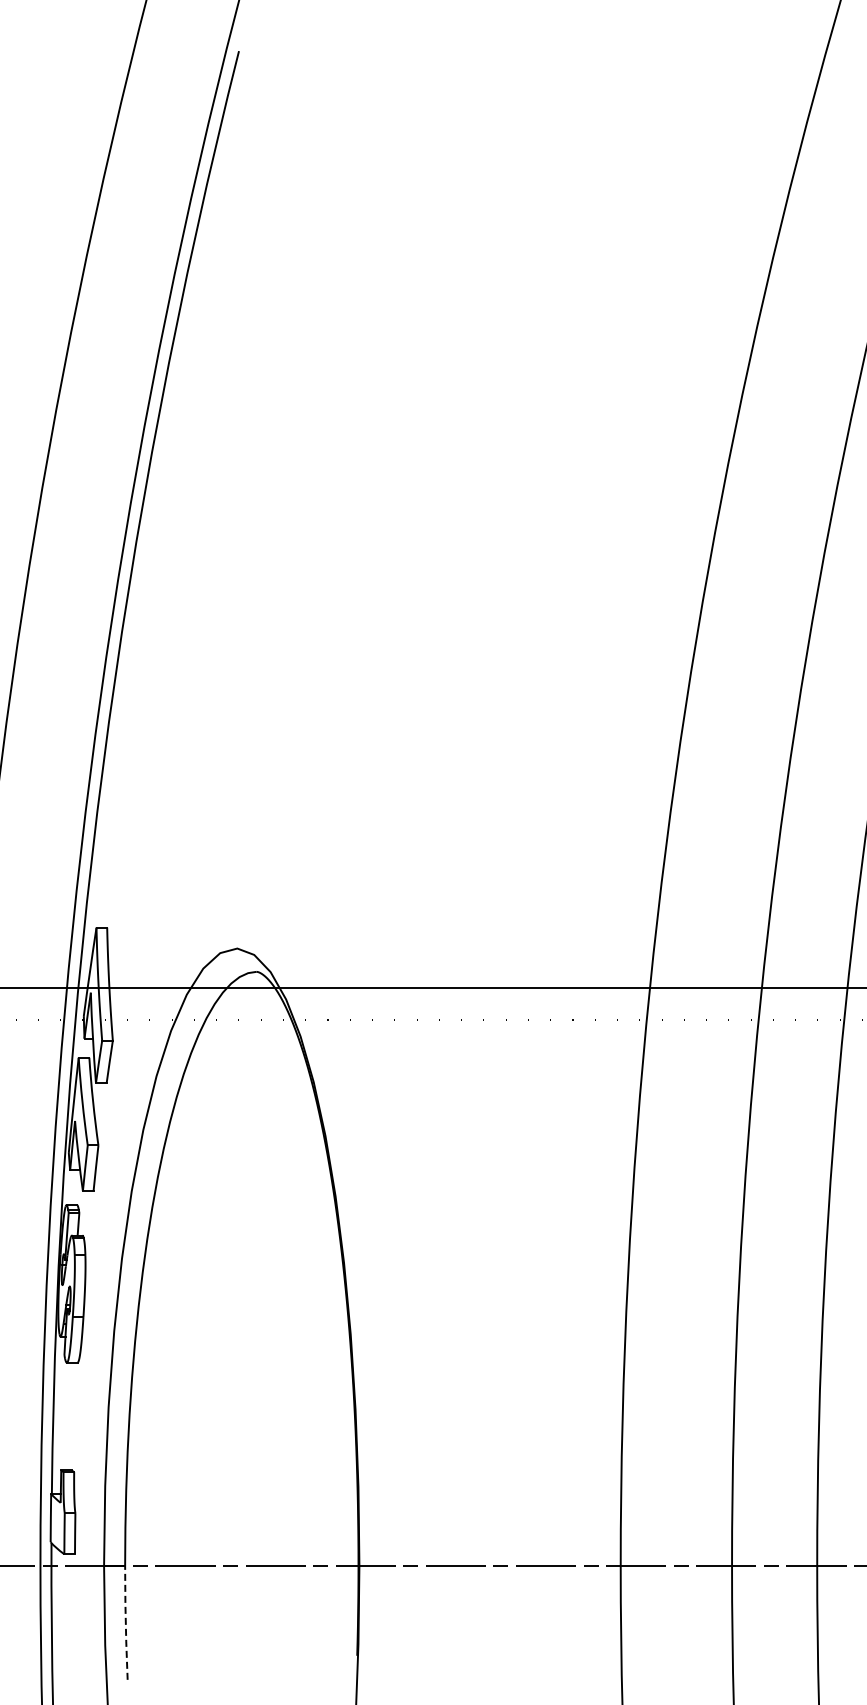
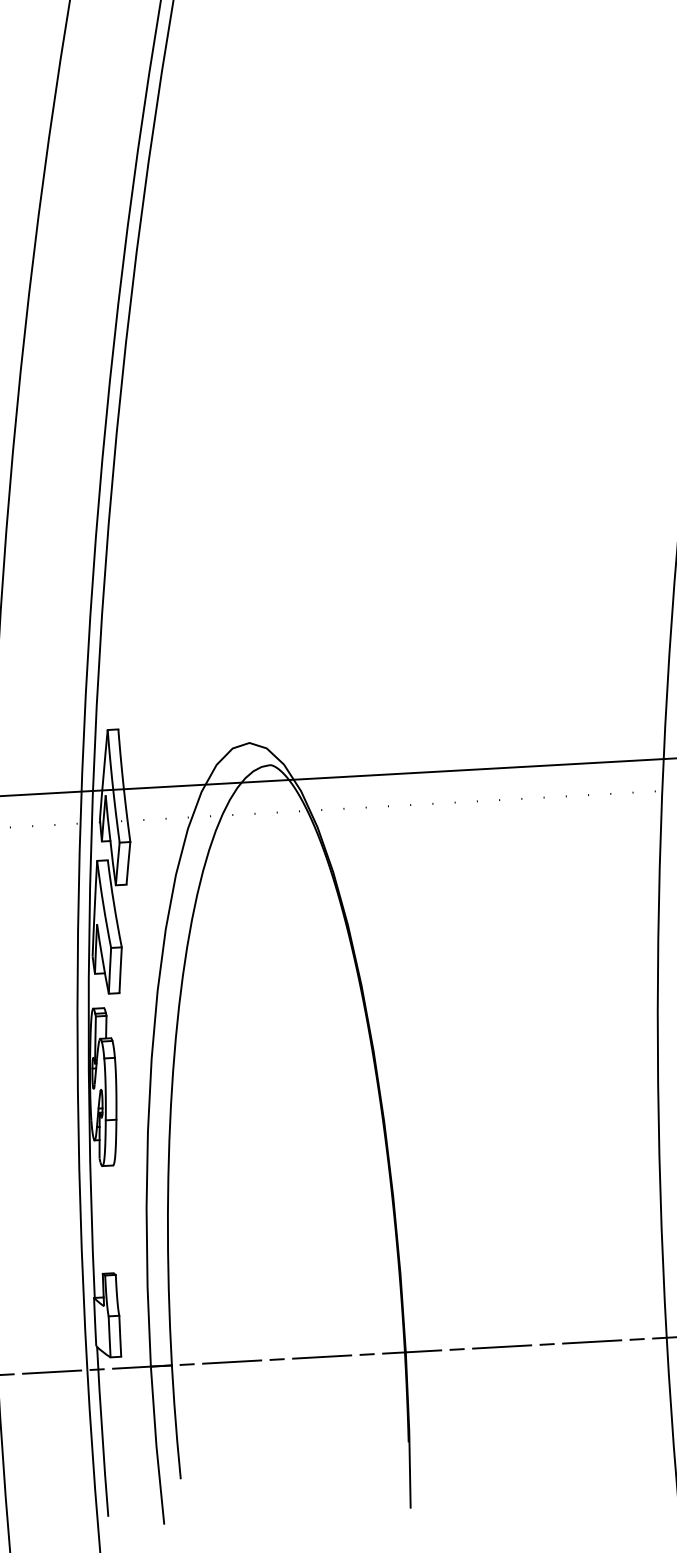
line: (125, 1622) -> (175, 1422), dashed -> solid

